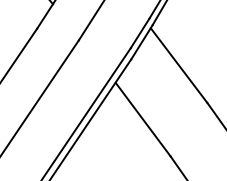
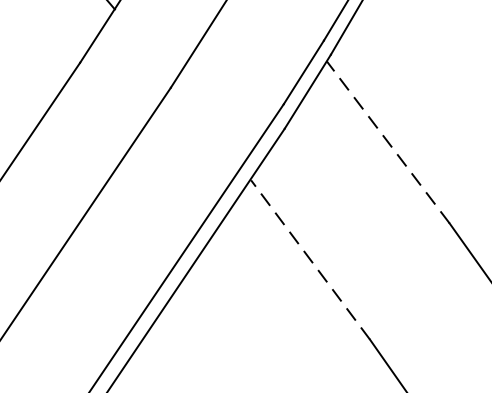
line: (179, 65) -> (389, 142), solid -> dashed
line: (143, 119) -> (311, 259), solid -> dashed

